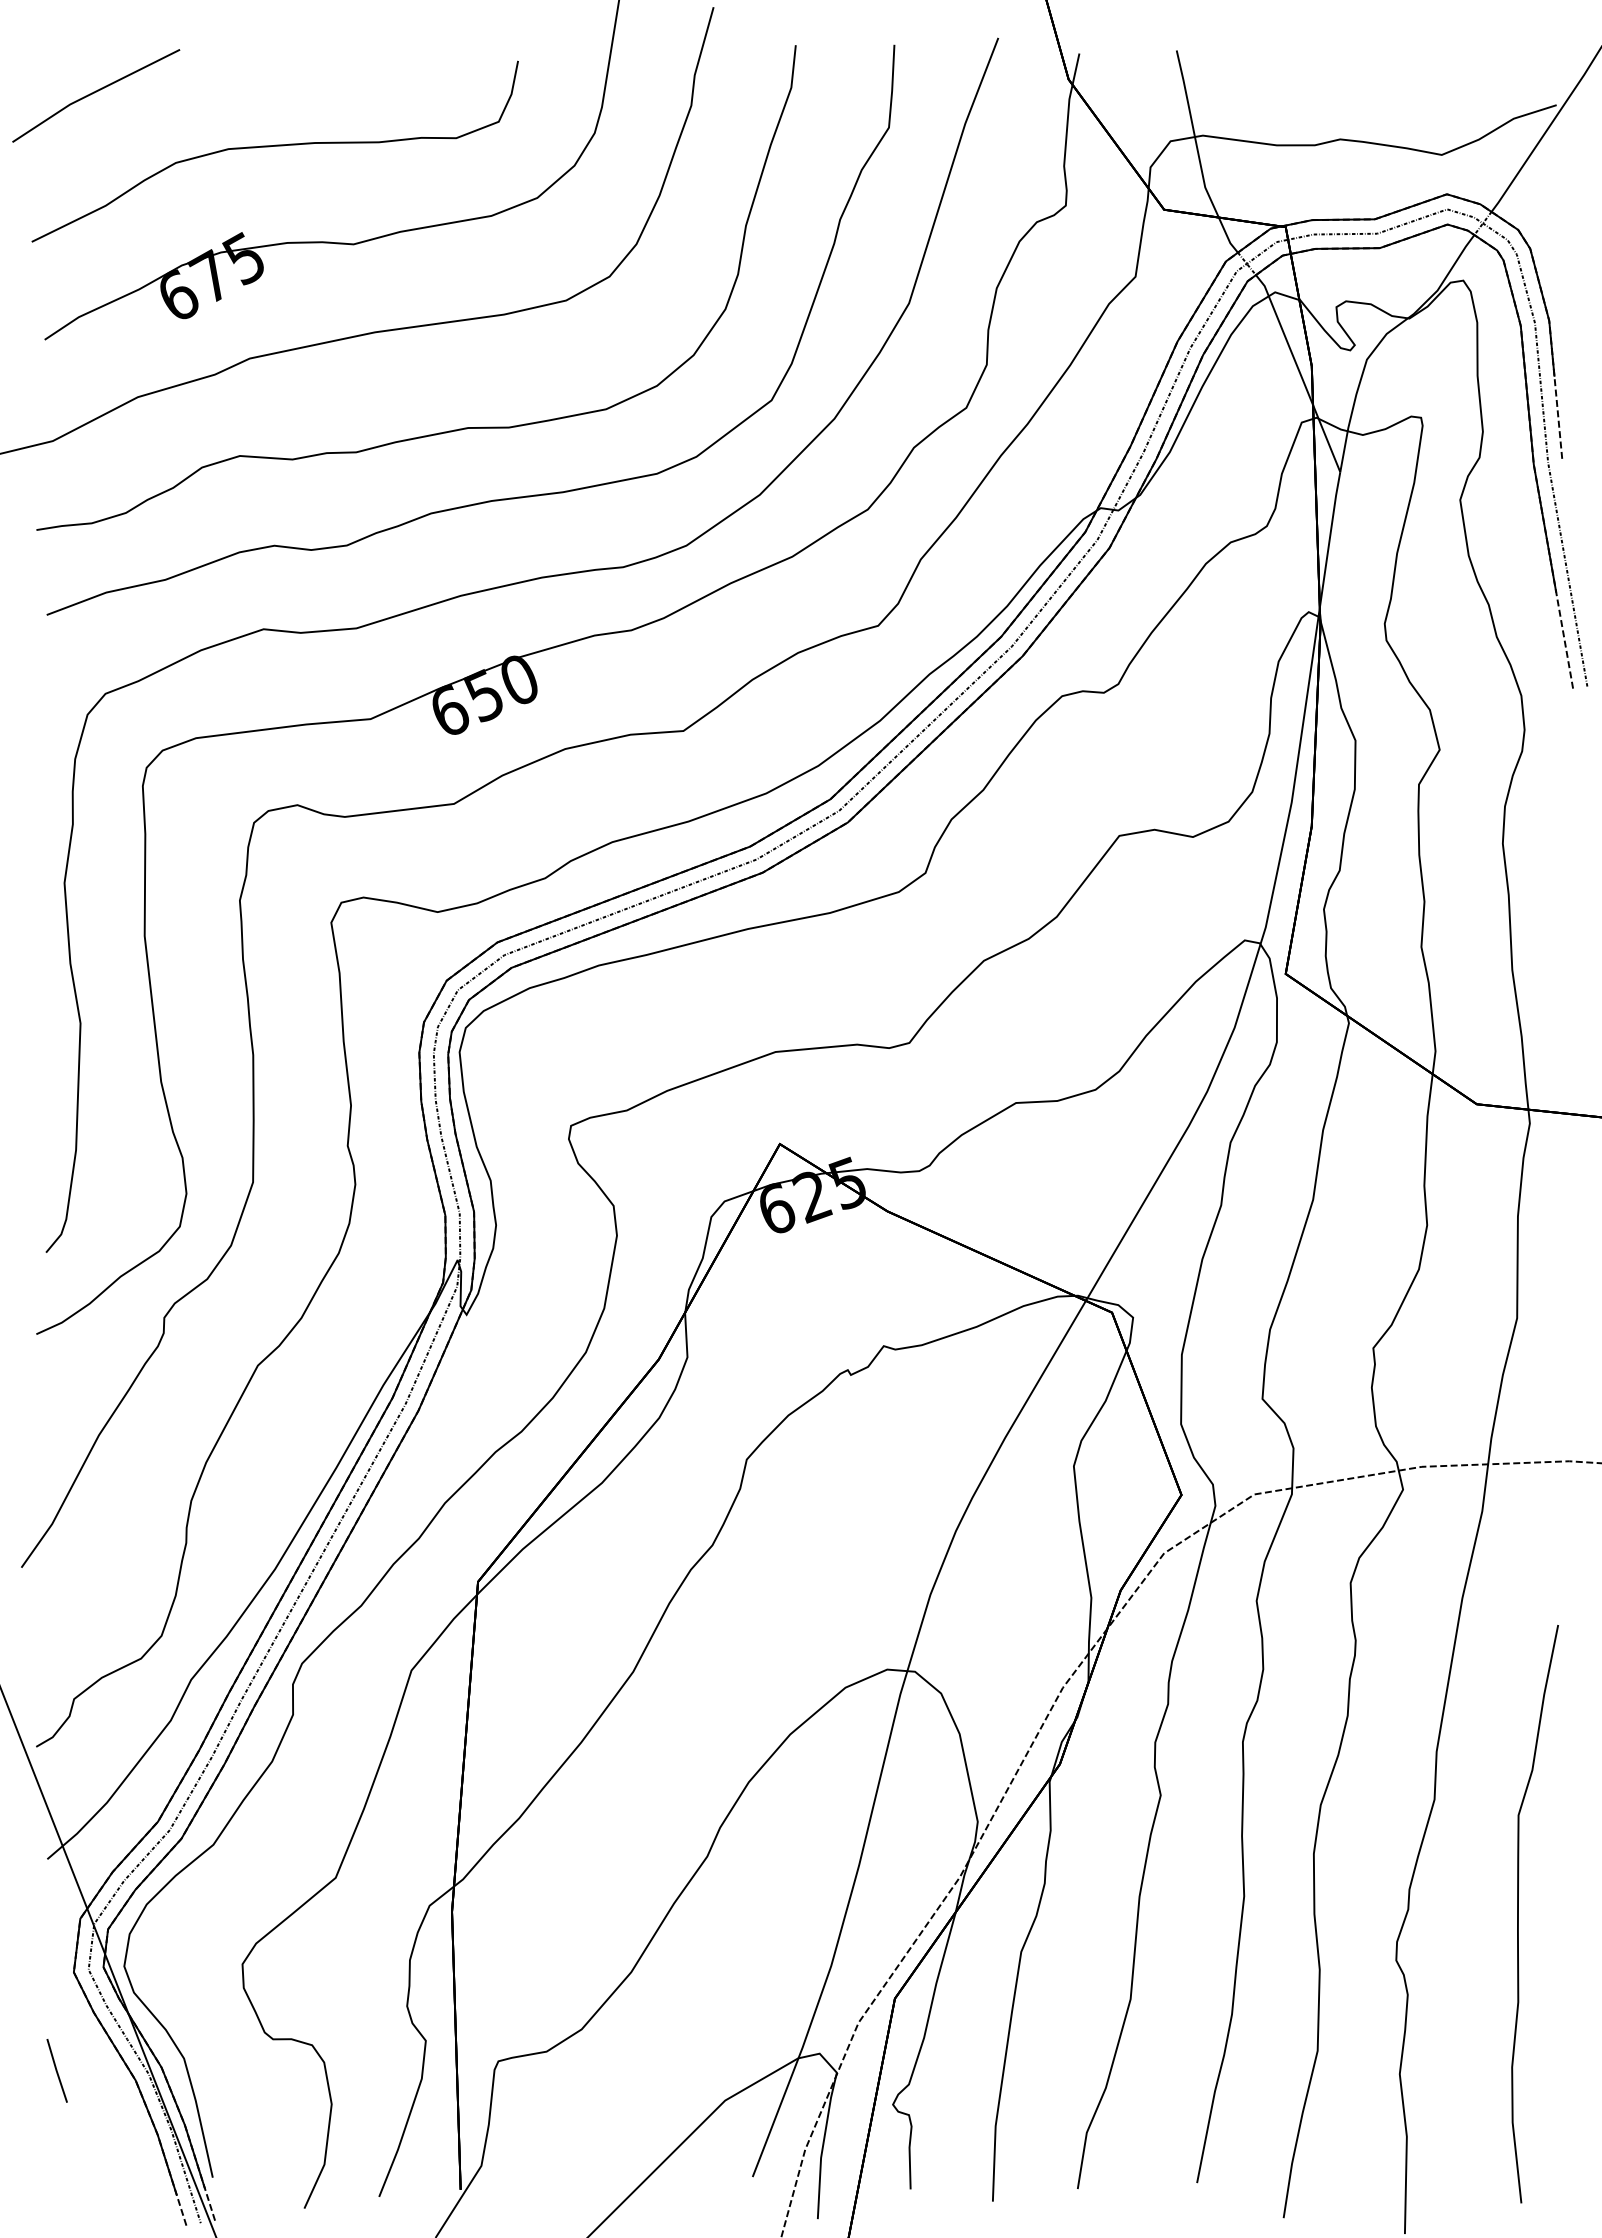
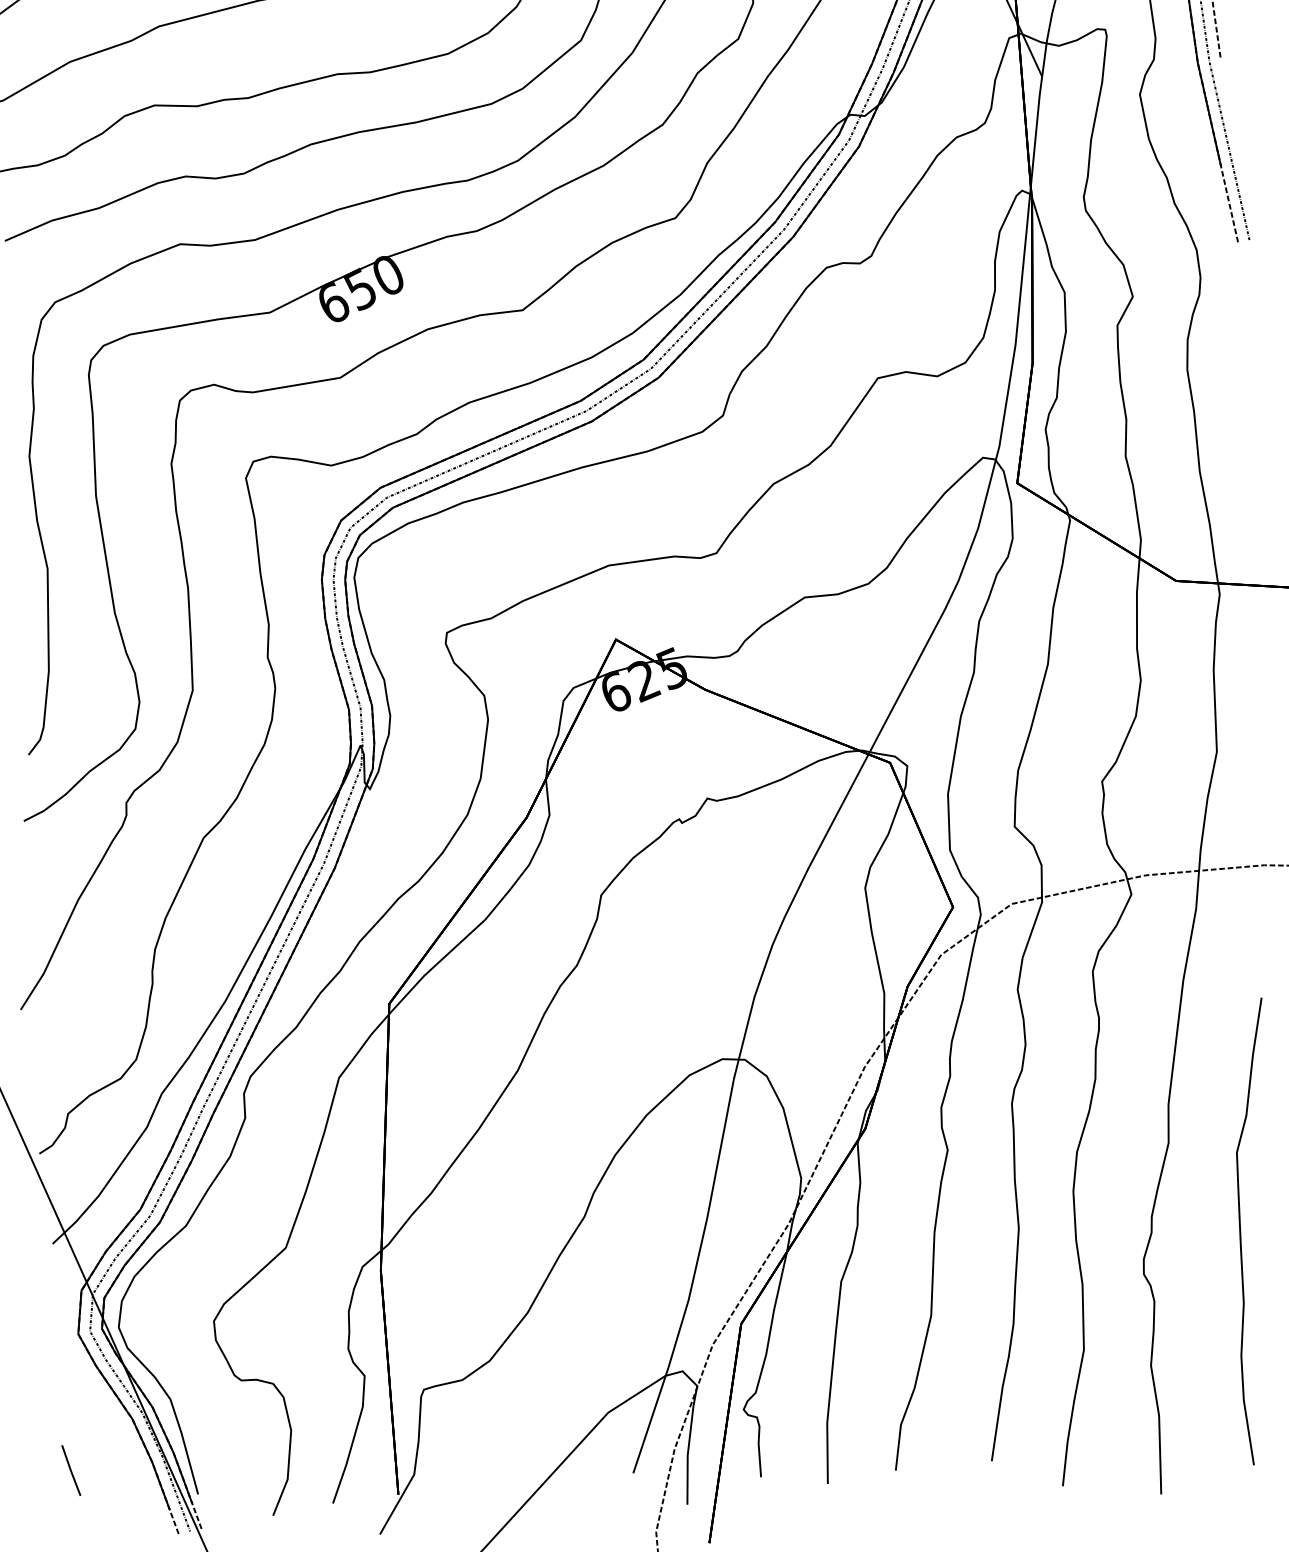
line: (56, 2070) -> (70, 1470), moved

